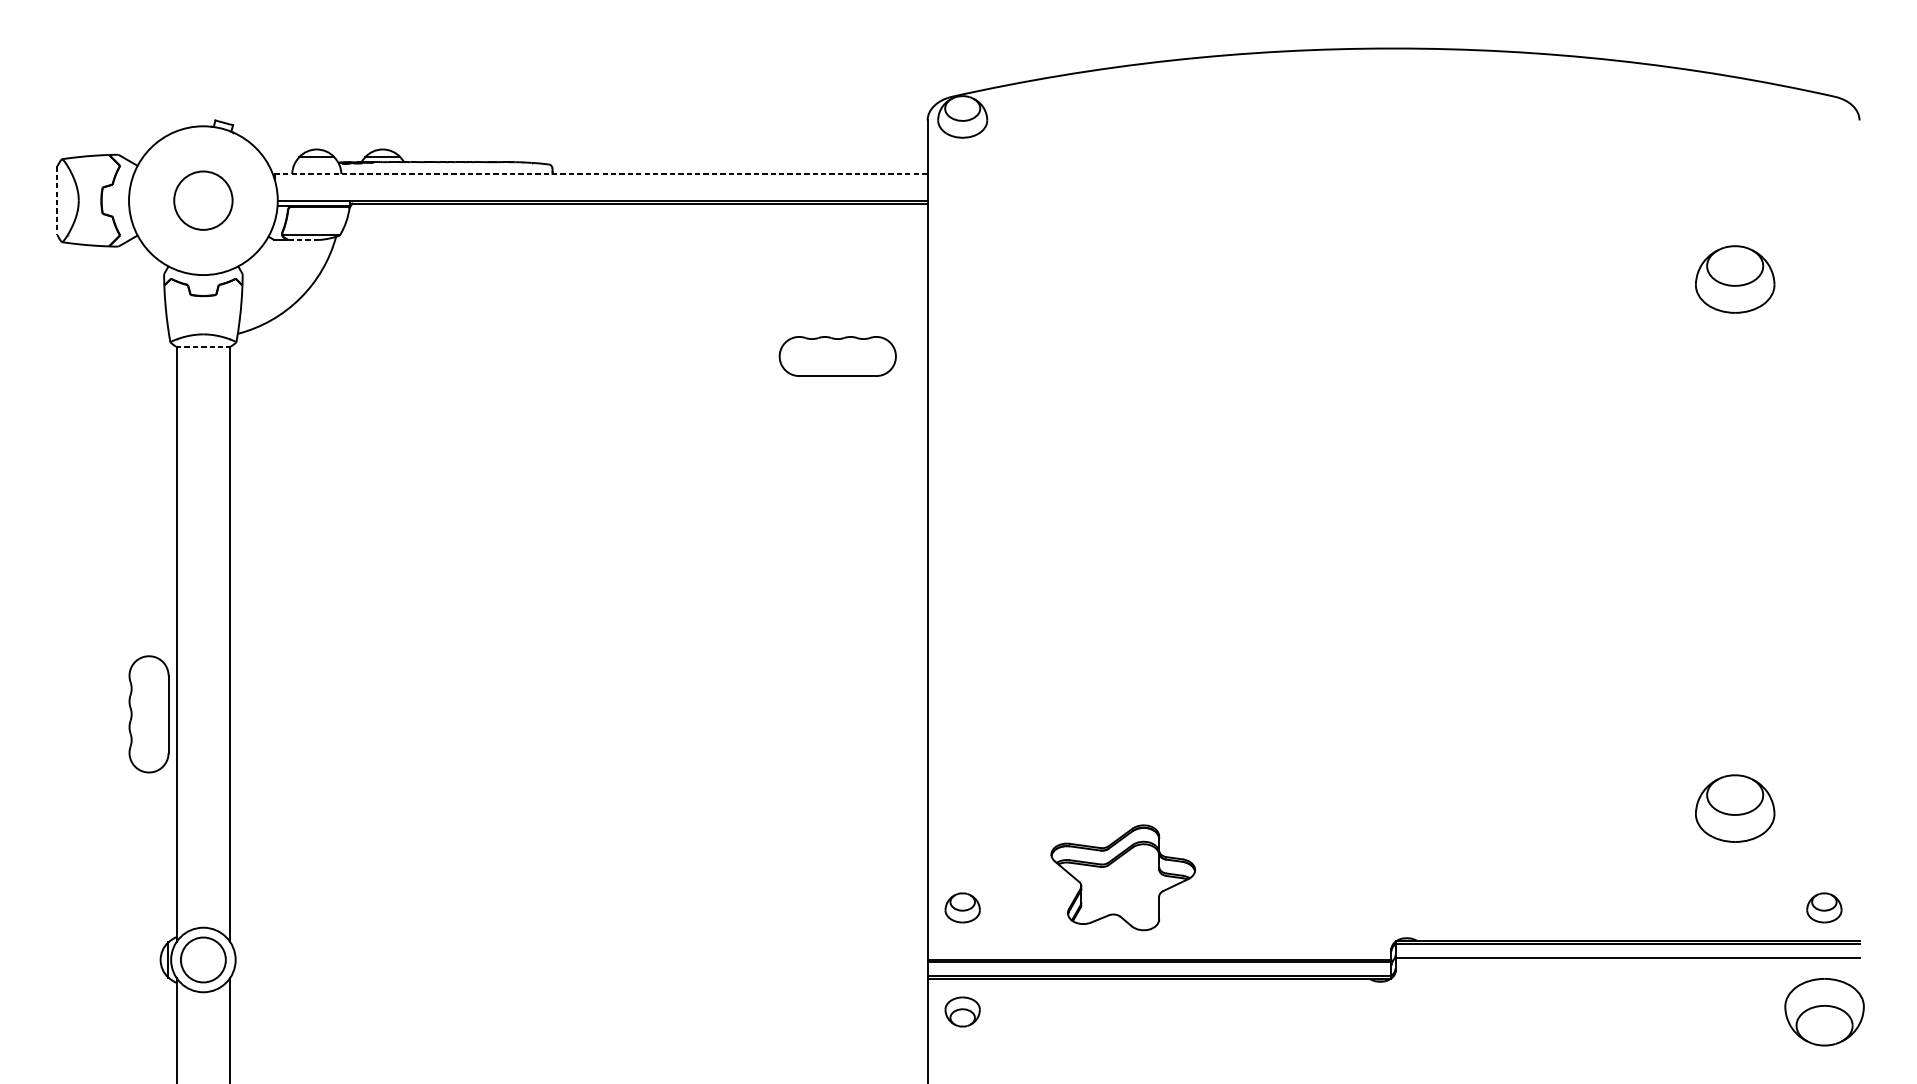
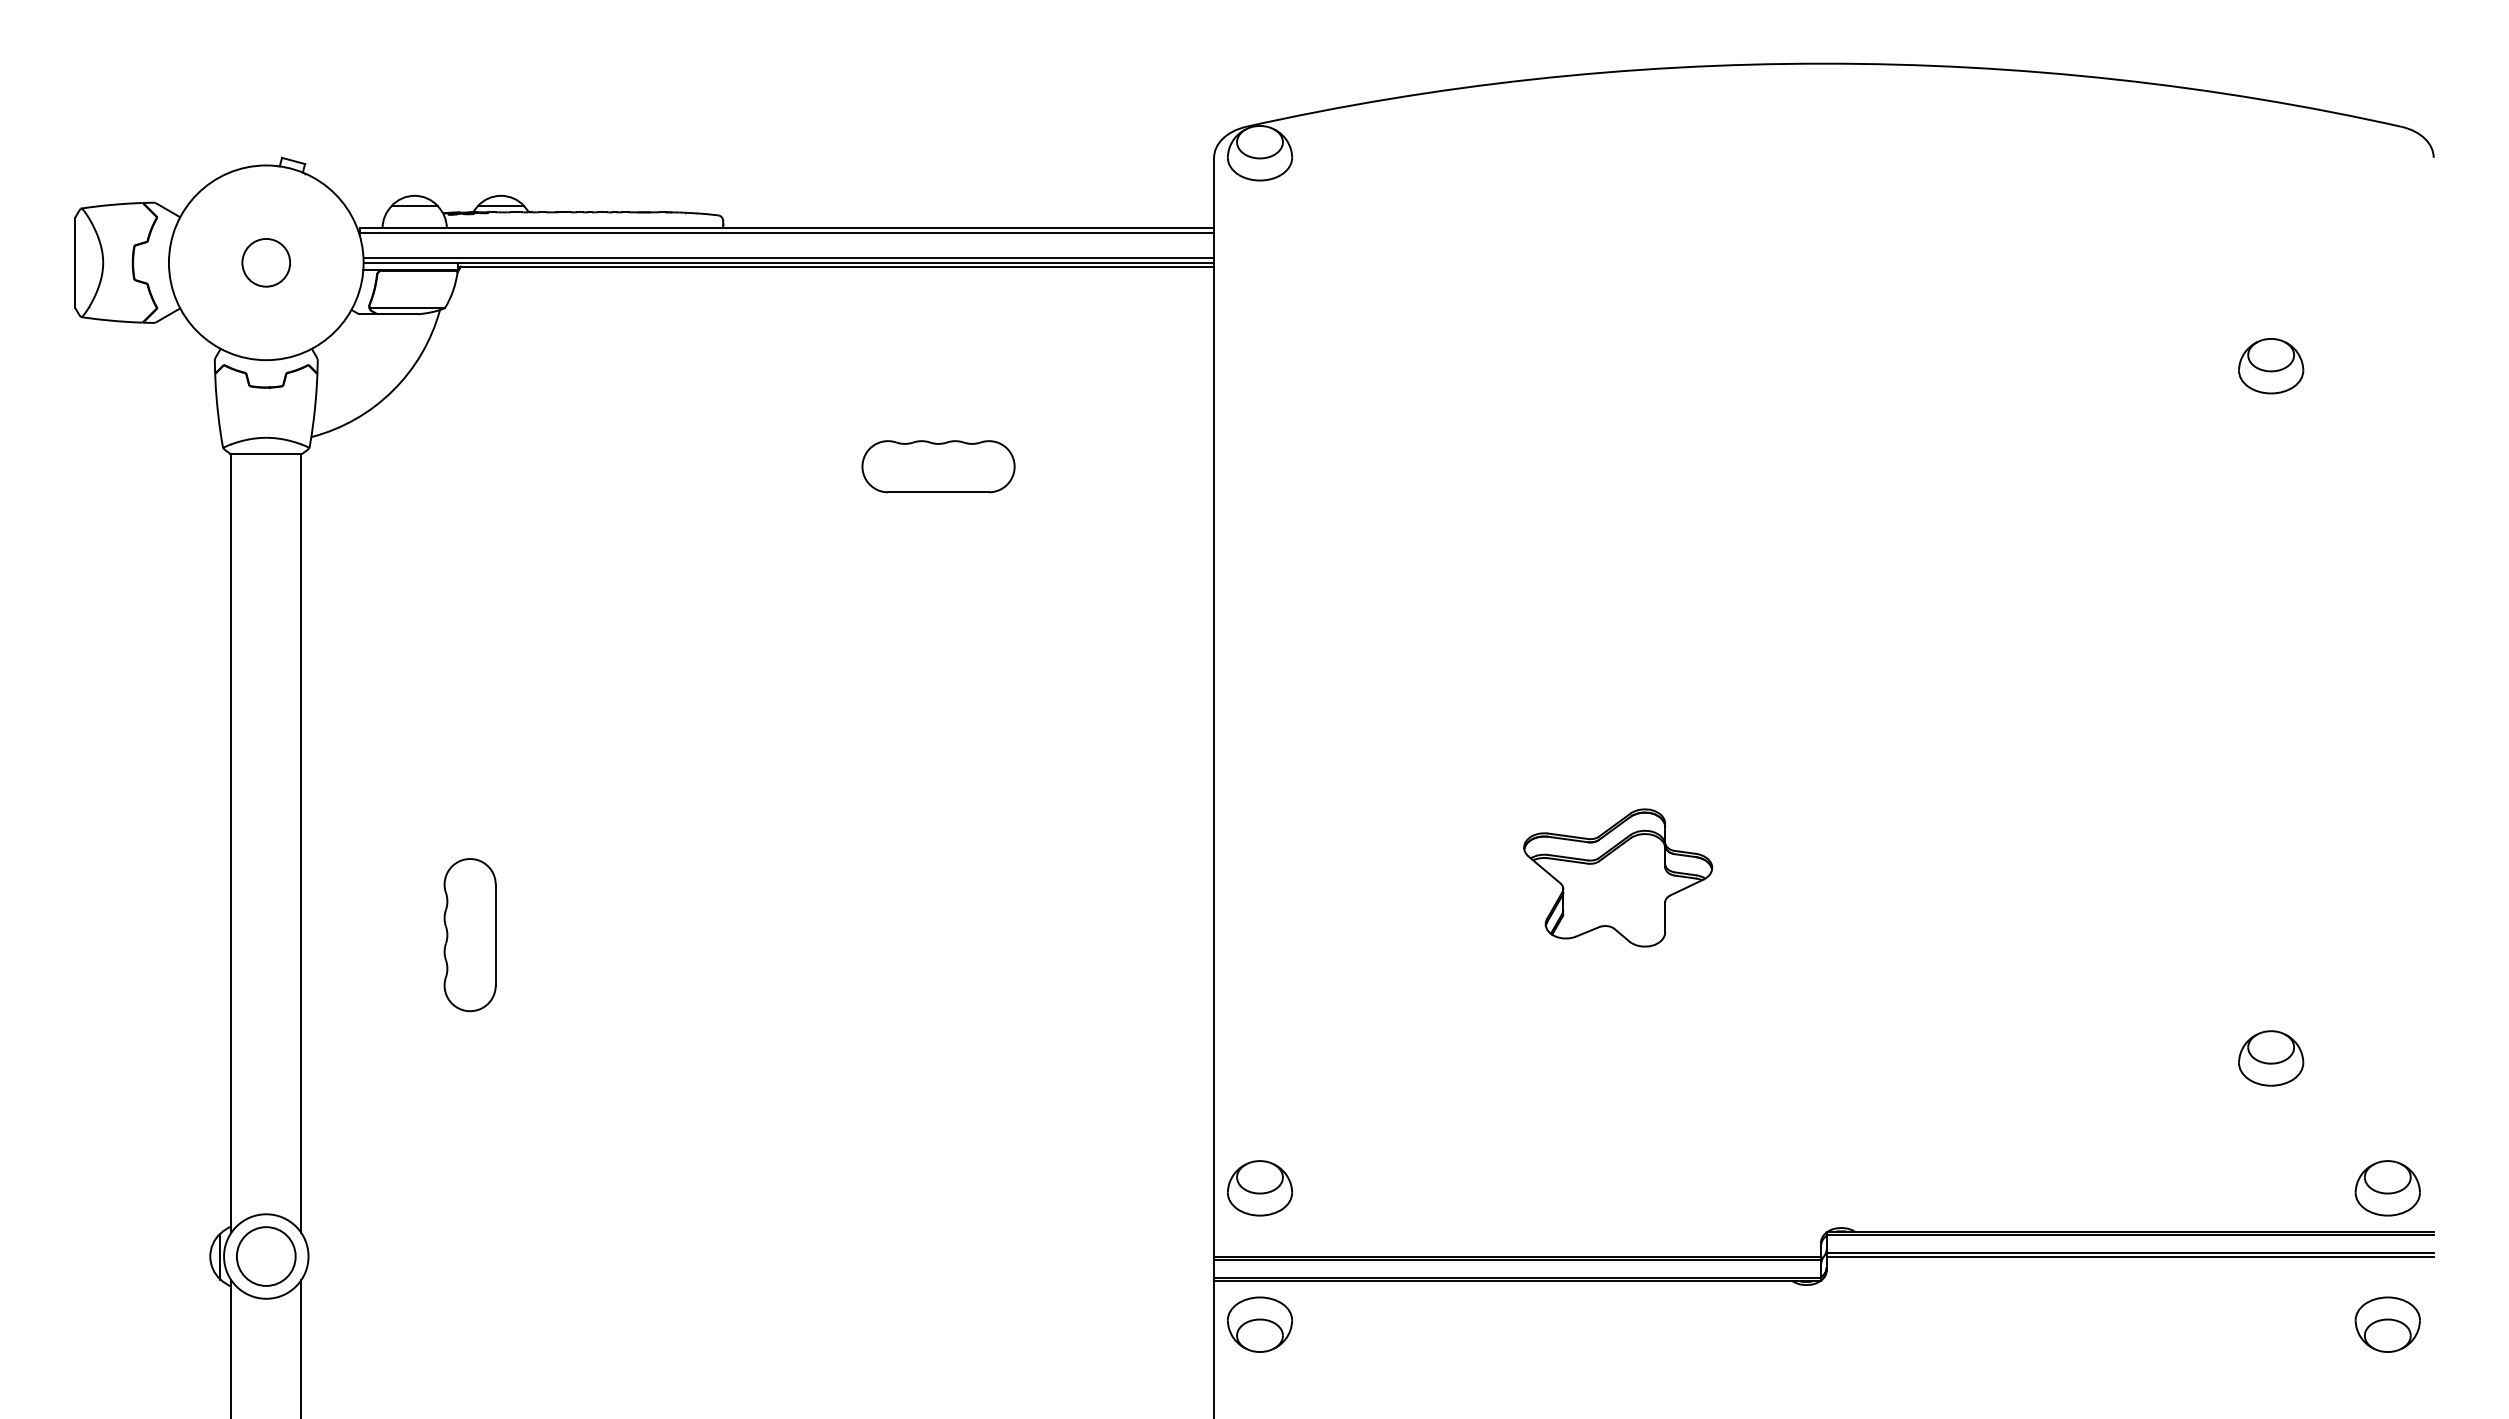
line: (601, 173) -> (787, 227), dashed -> solid
line: (600, 177) -> (786, 232), added
line: (602, 197) -> (788, 258), added
circle: (203, 200) -> (266, 262), size x0.62
line: (57, 201) -> (75, 263), dashed -> solid
line: (303, 240) -> (397, 314), dashed -> solid
part: (1735, 279) -> (2271, 366), size x0.62
line: (203, 346) -> (266, 453), dashed -> solid
part: (837, 356) -> (938, 466), moved
part: (148, 714) -> (469, 935), moved
part: (1735, 808) -> (2271, 1058), size x0.62
part: (1123, 877) -> (1618, 877), moved
part: (962, 908) -> (1259, 1188), size x1.43
part: (1824, 908) -> (2387, 1188), size x1.43
line: (1627, 959) -> (2129, 1256), added
part: (962, 1011) -> (1259, 1324), size x1.43
part: (1824, 1011) -> (2387, 1324), size x0.62

